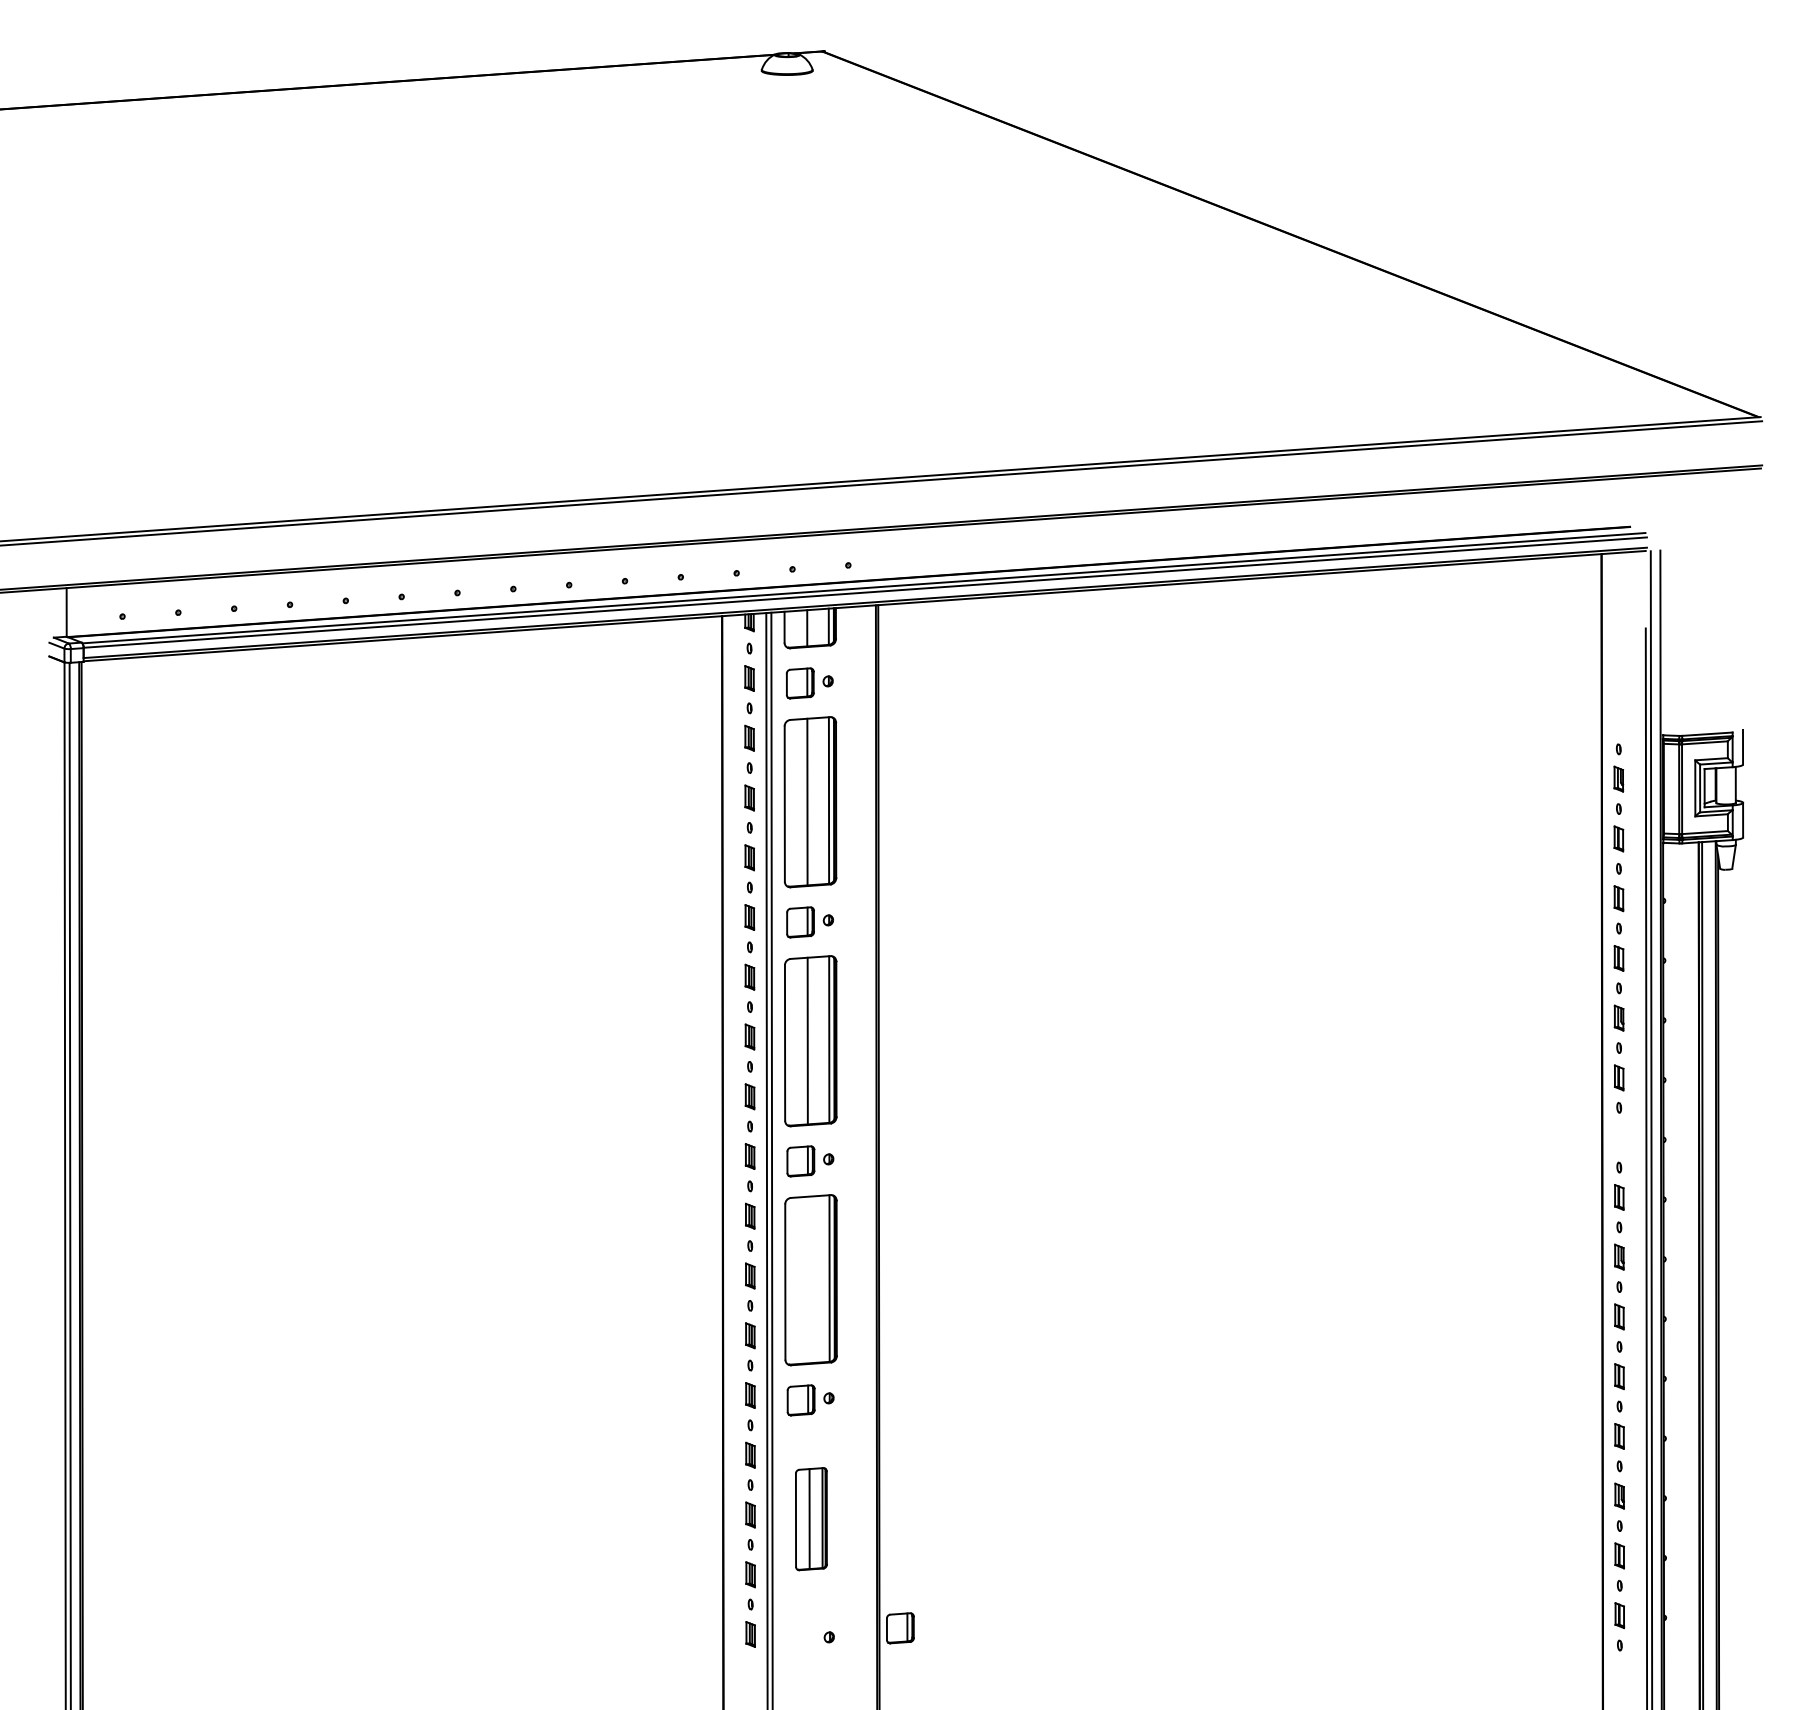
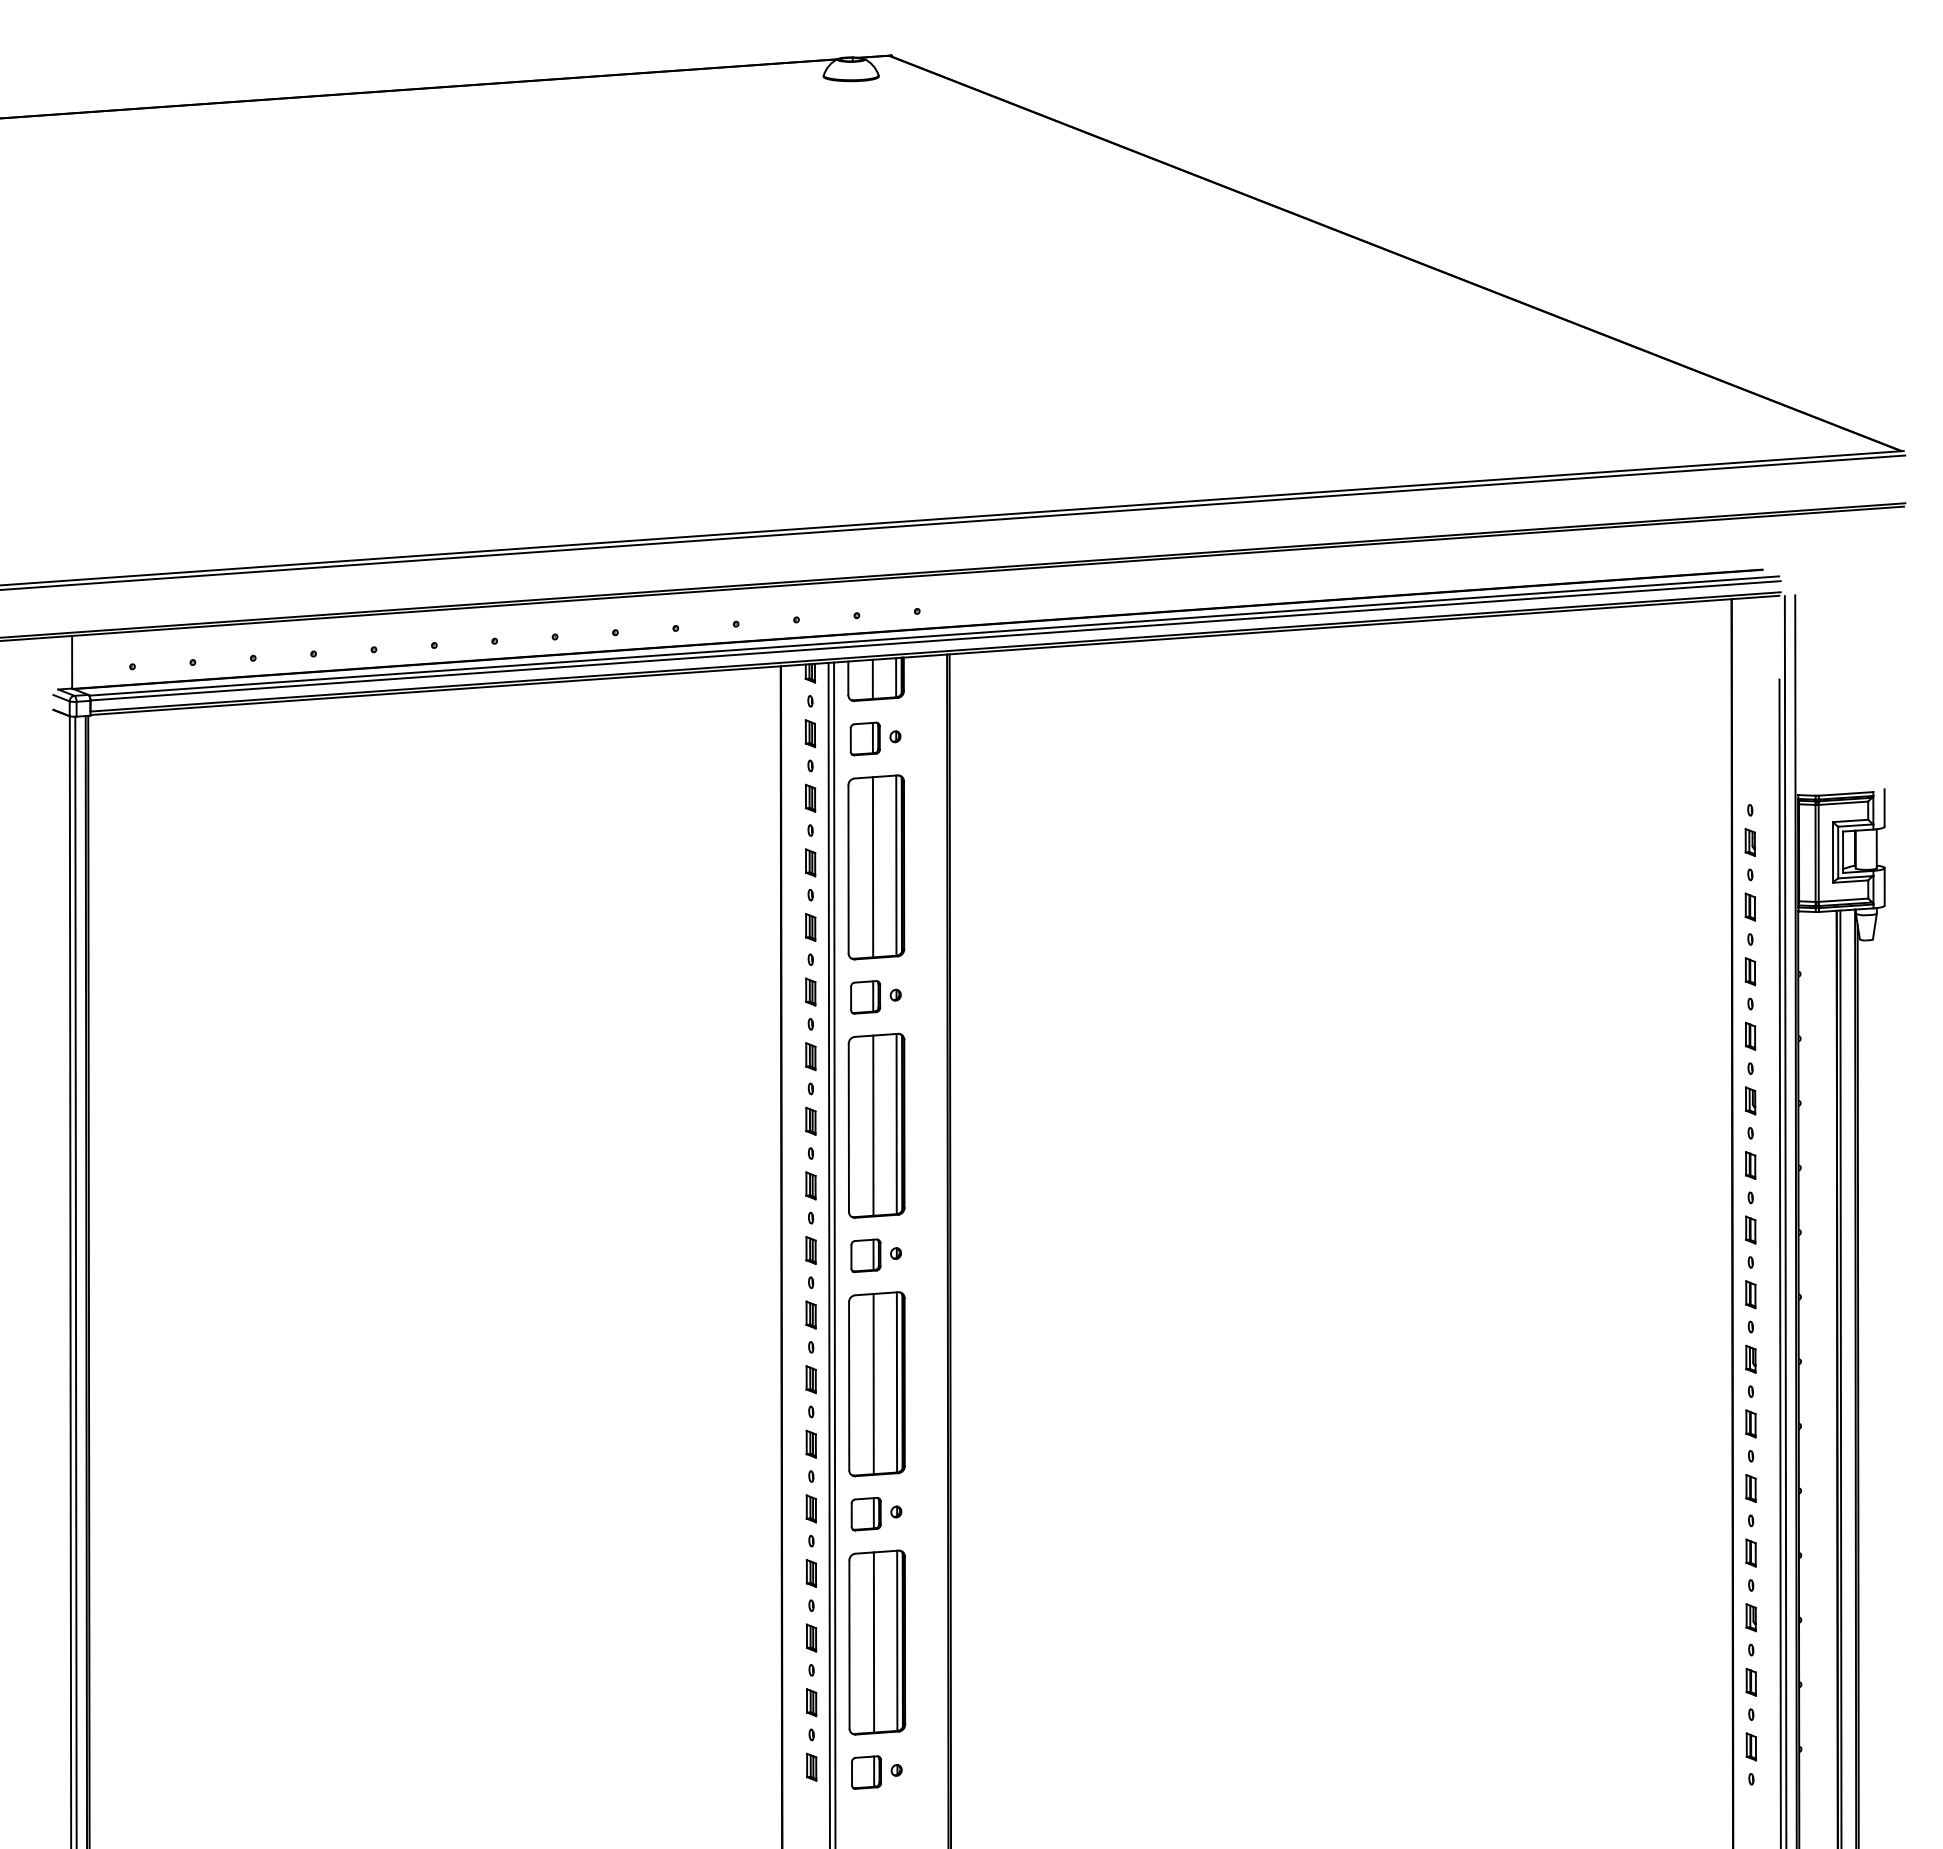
part: (1618, 1137) -> (1750, 1229), added
line: (807, 1280) -> (873, 1384), added
part: (811, 1519) -> (877, 1642), size x1.67
part: (900, 1628) -> (866, 1772), moved

